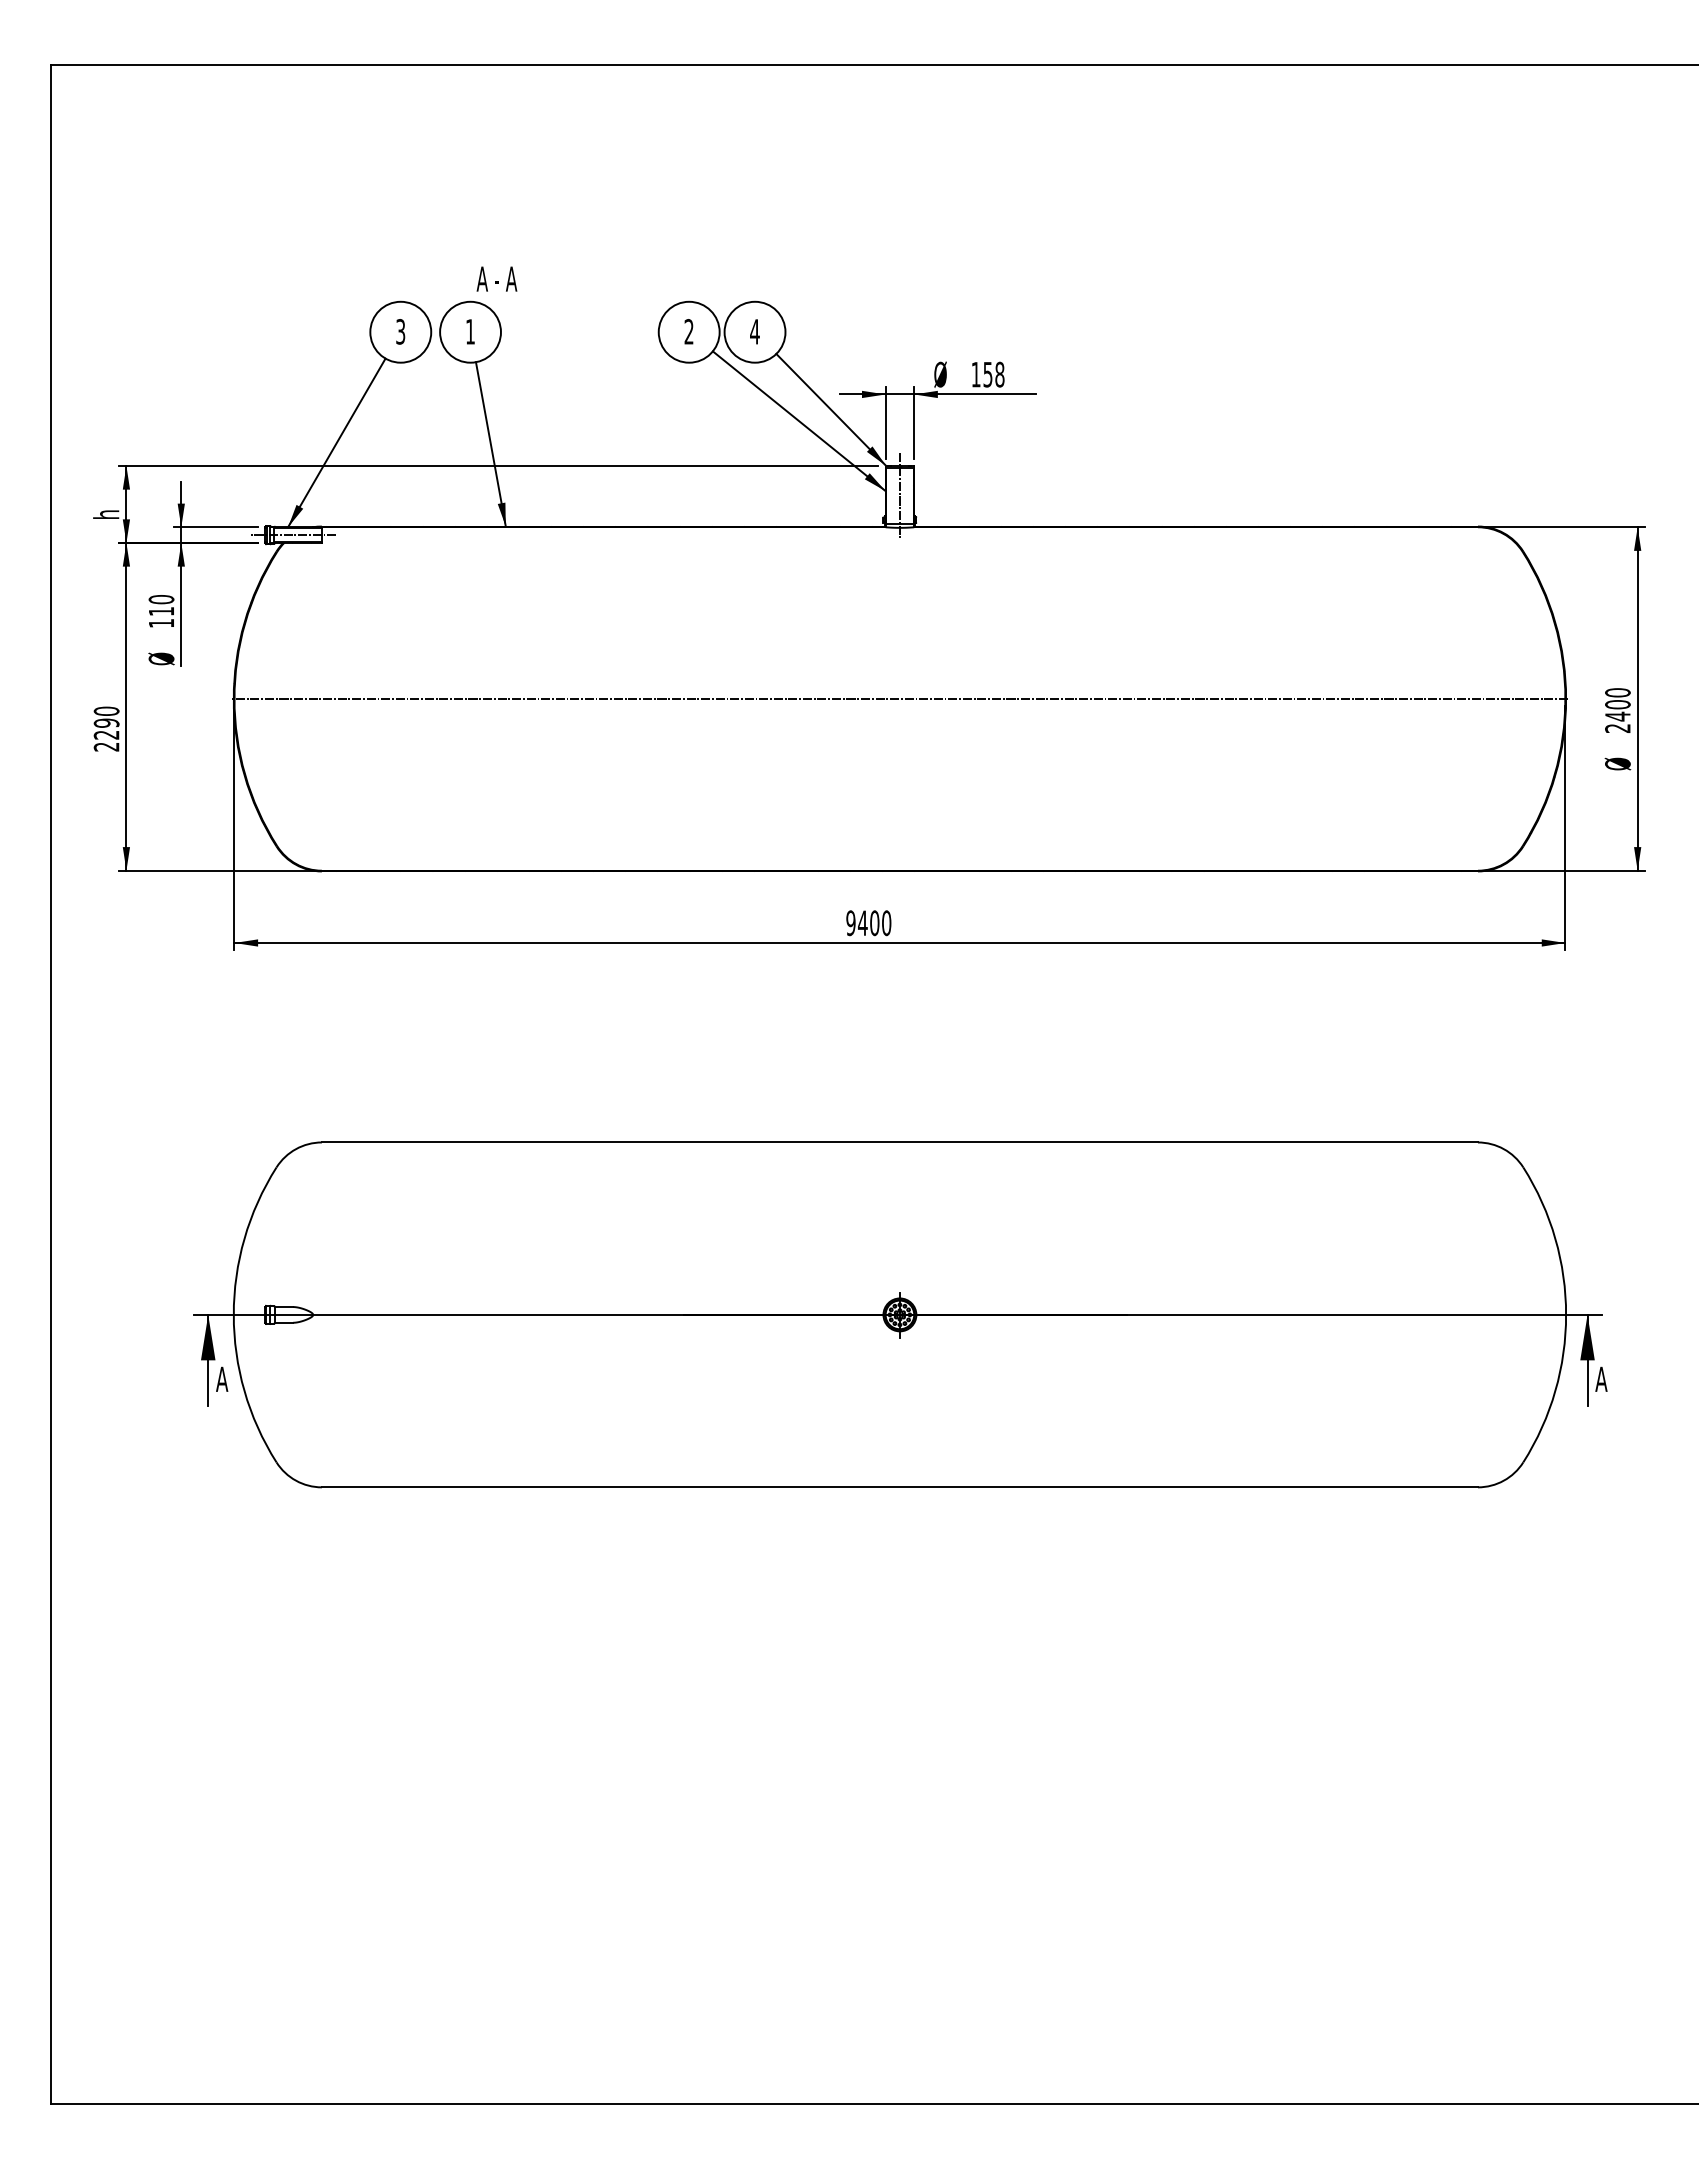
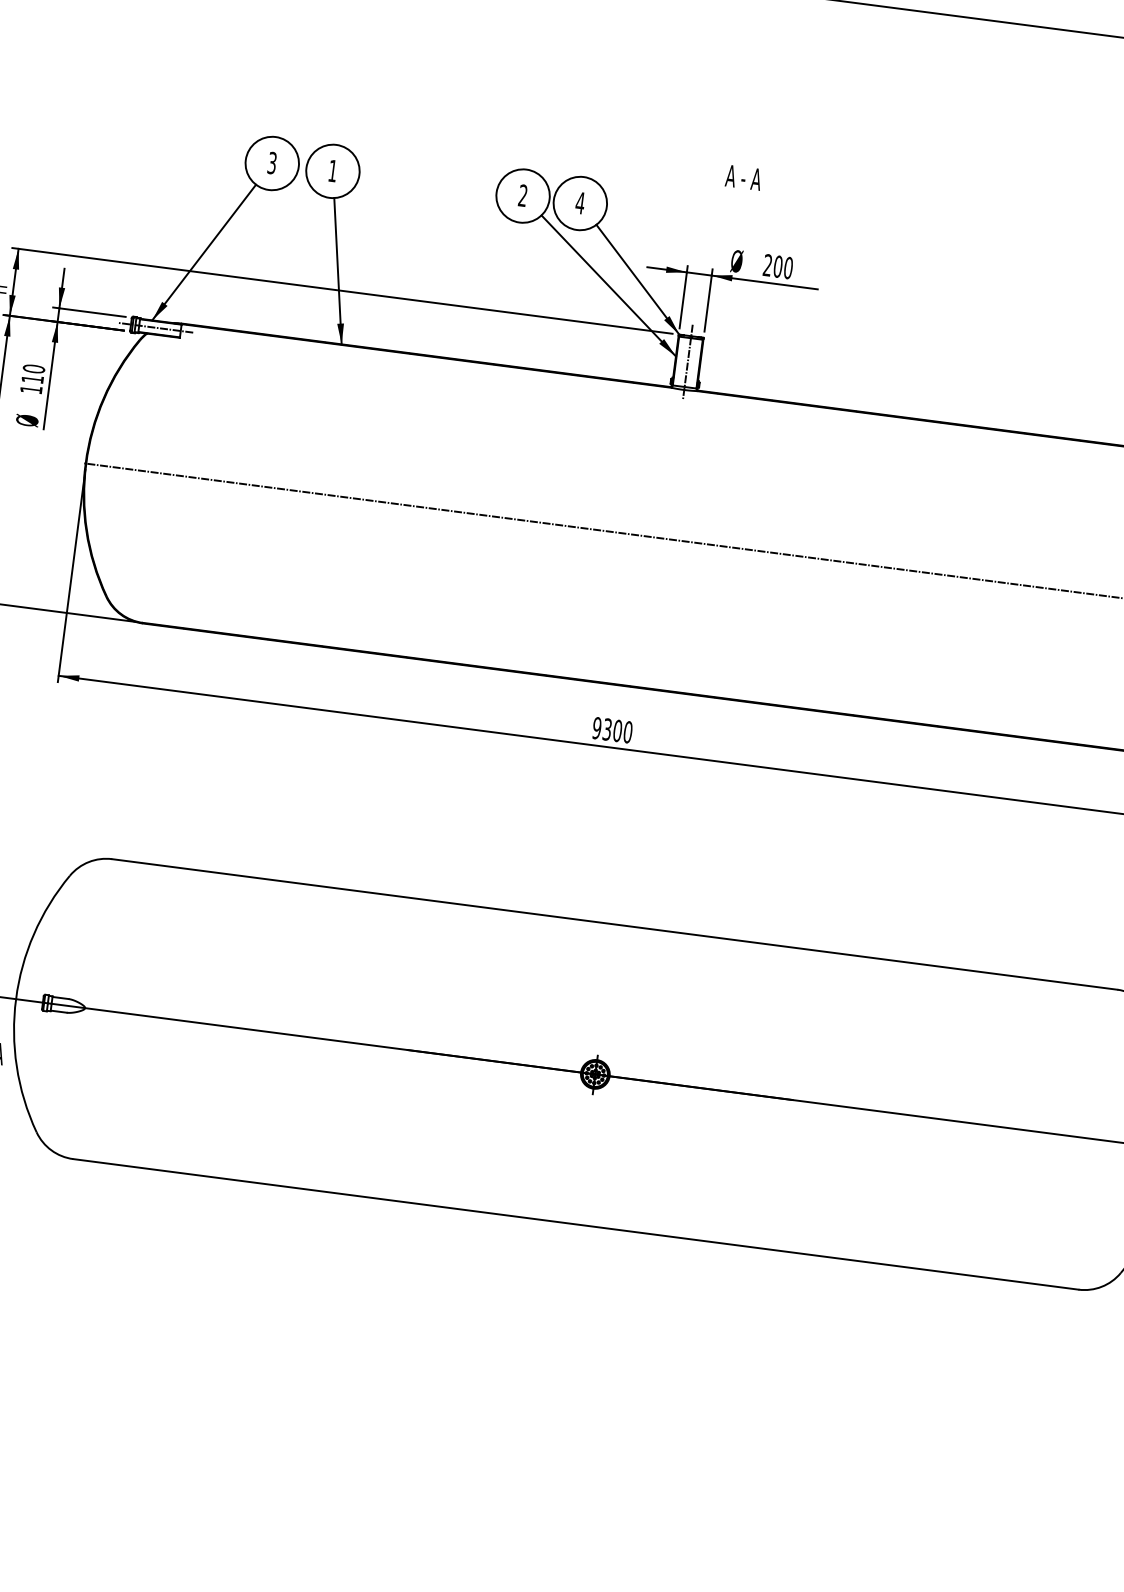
text: (496, 278) -> (743, 177), moved
text: (987, 374) -> (777, 266), 158 -> 200
text: (862, 923) -> (607, 729), 9400 -> 9300

